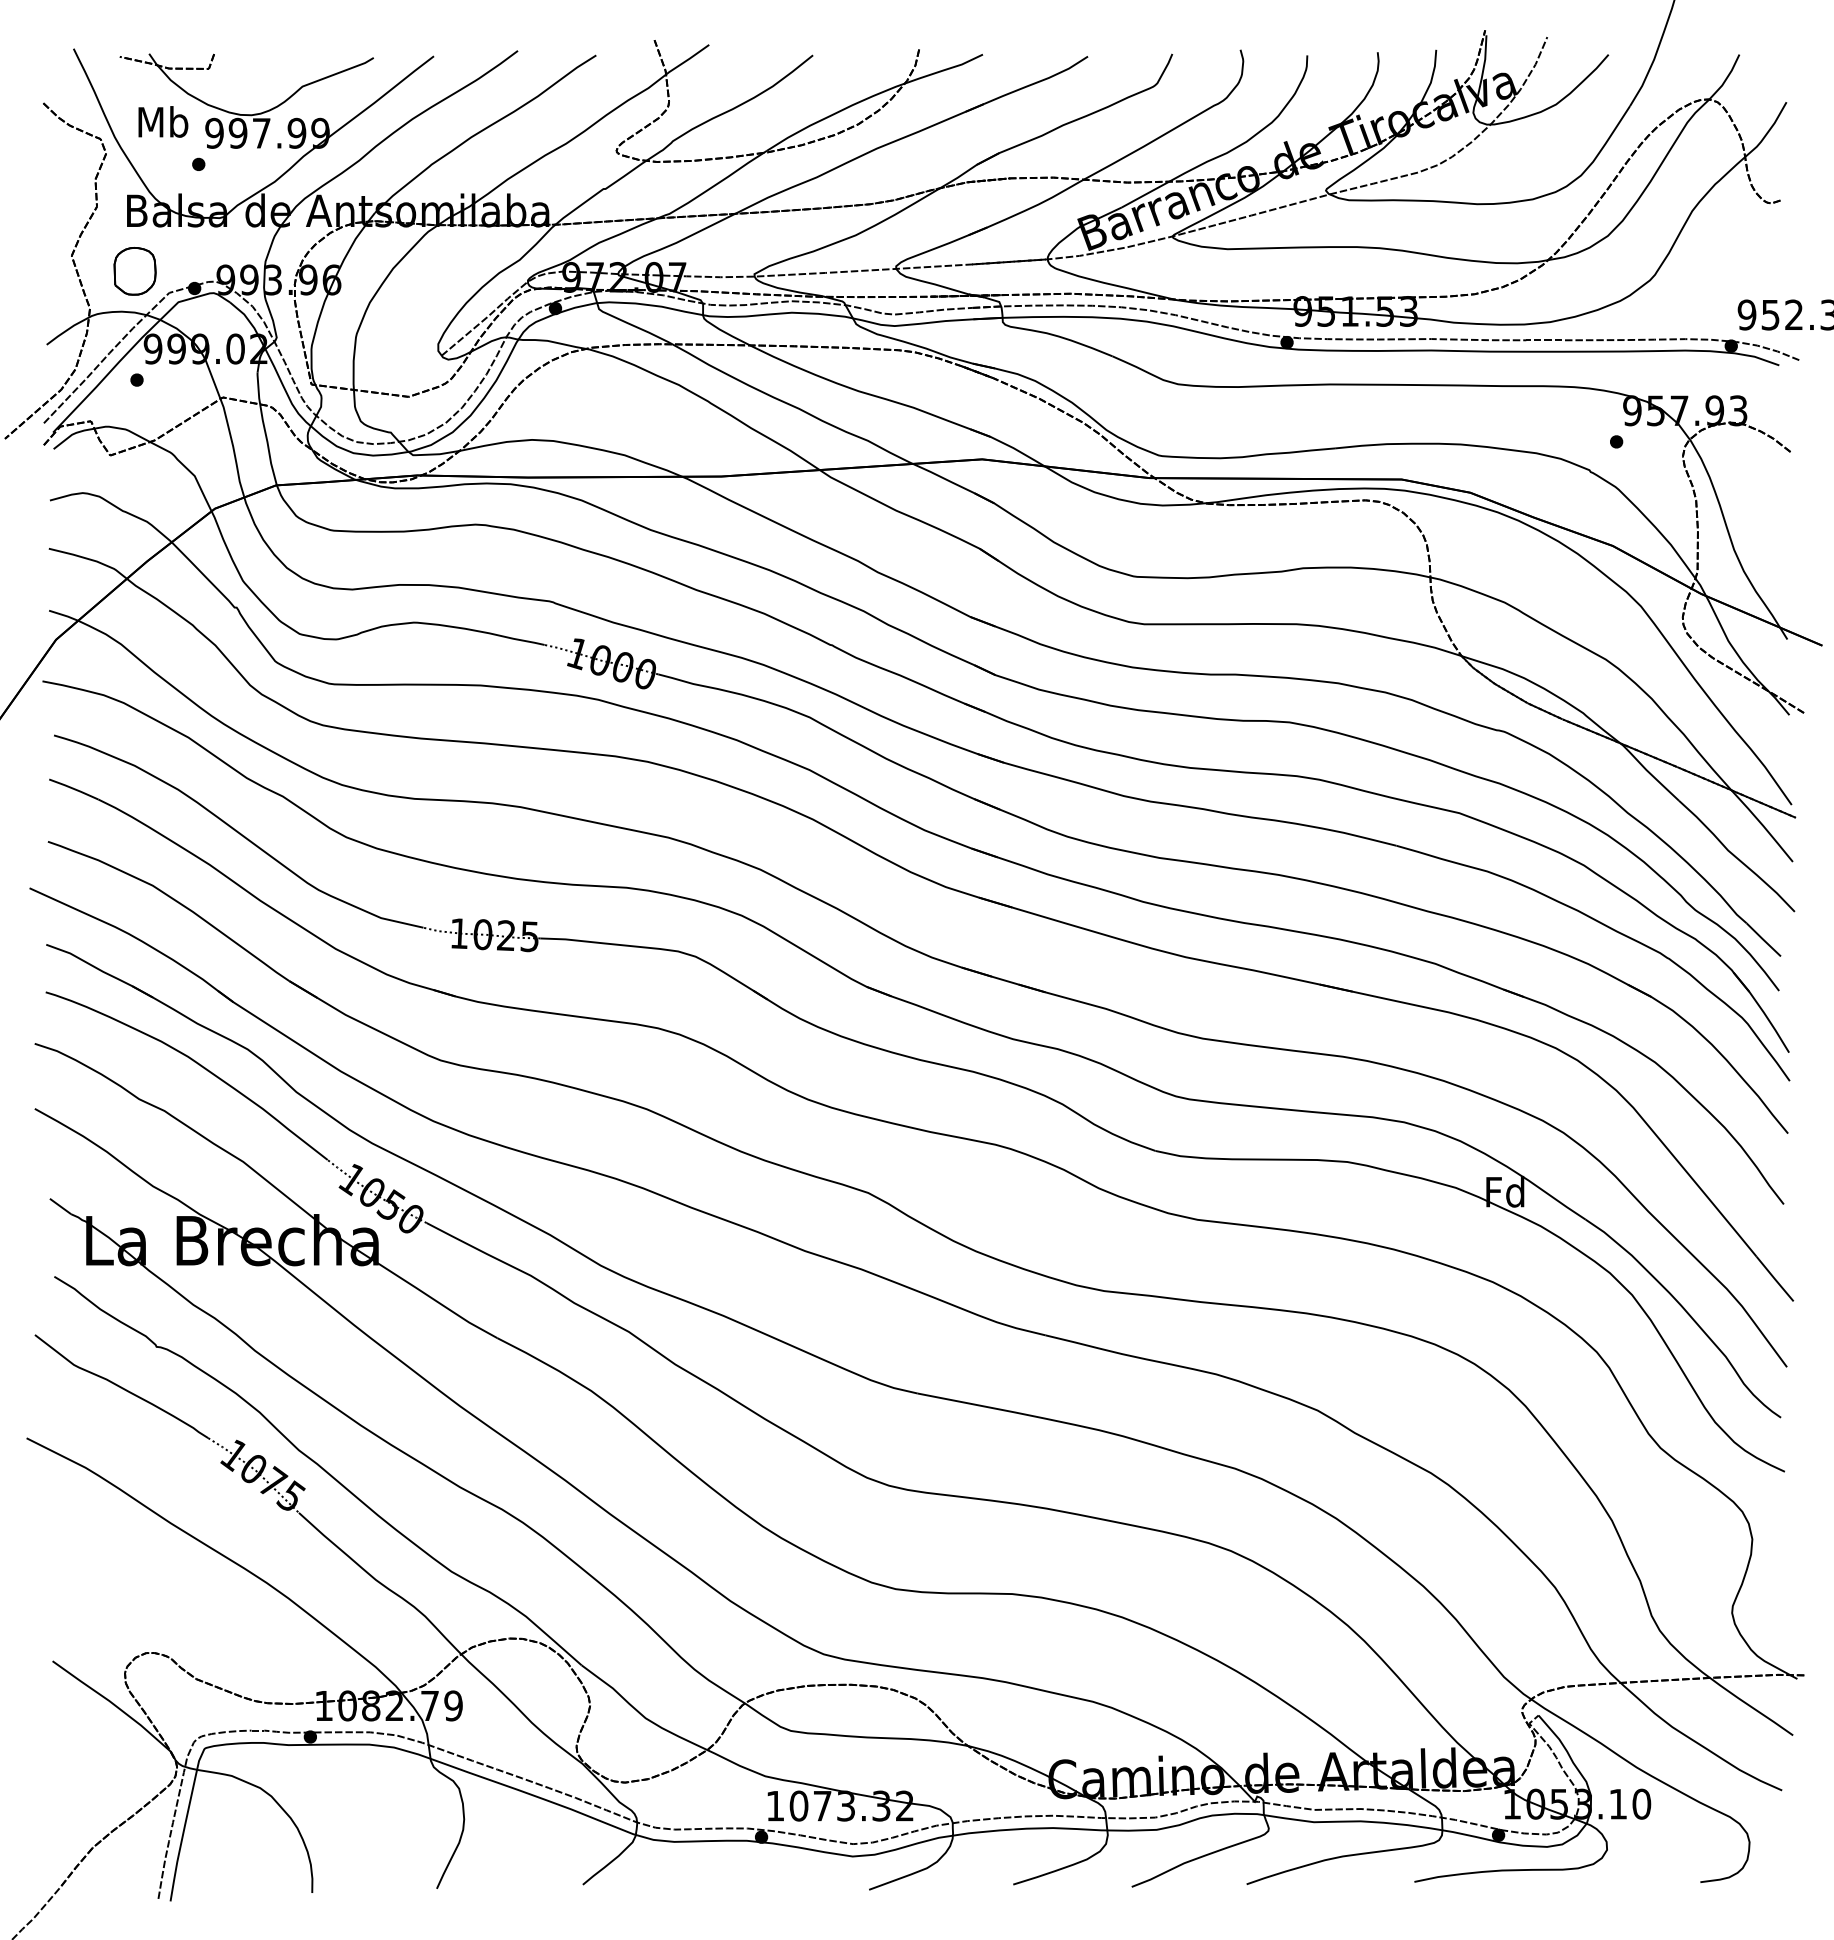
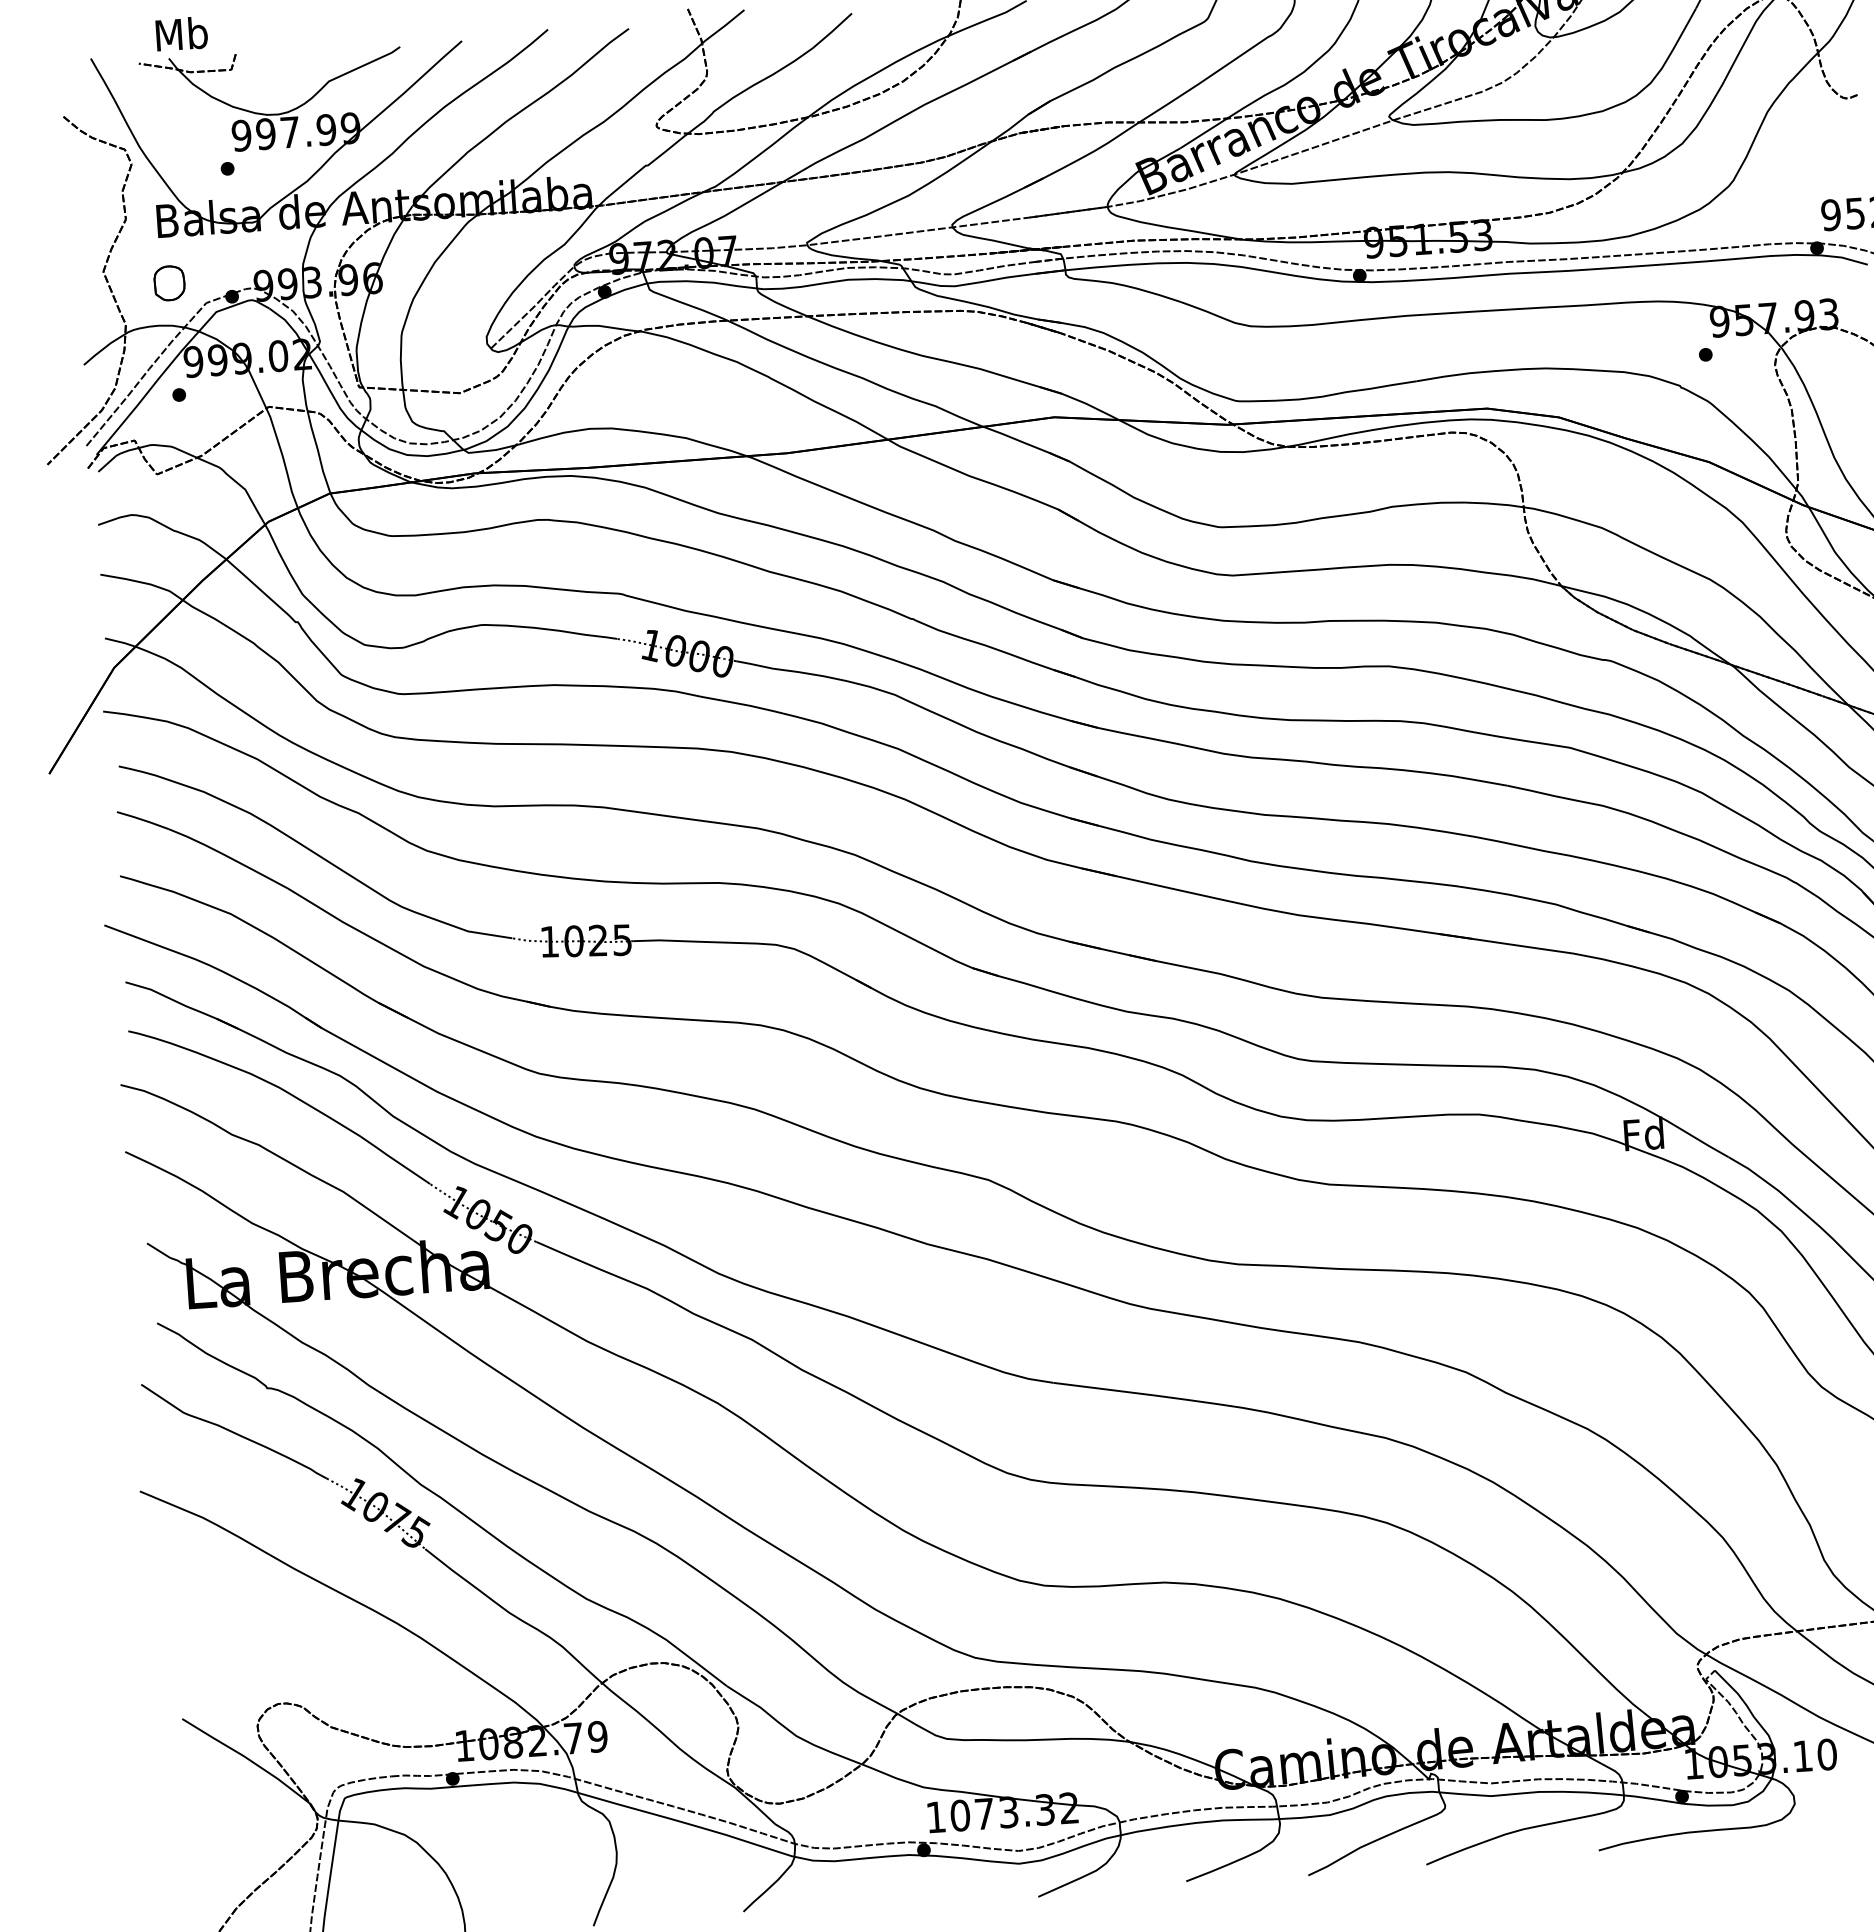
text: (163, 121) -> (181, 33), moved
part: (134, 271) -> (169, 283), size x0.7

